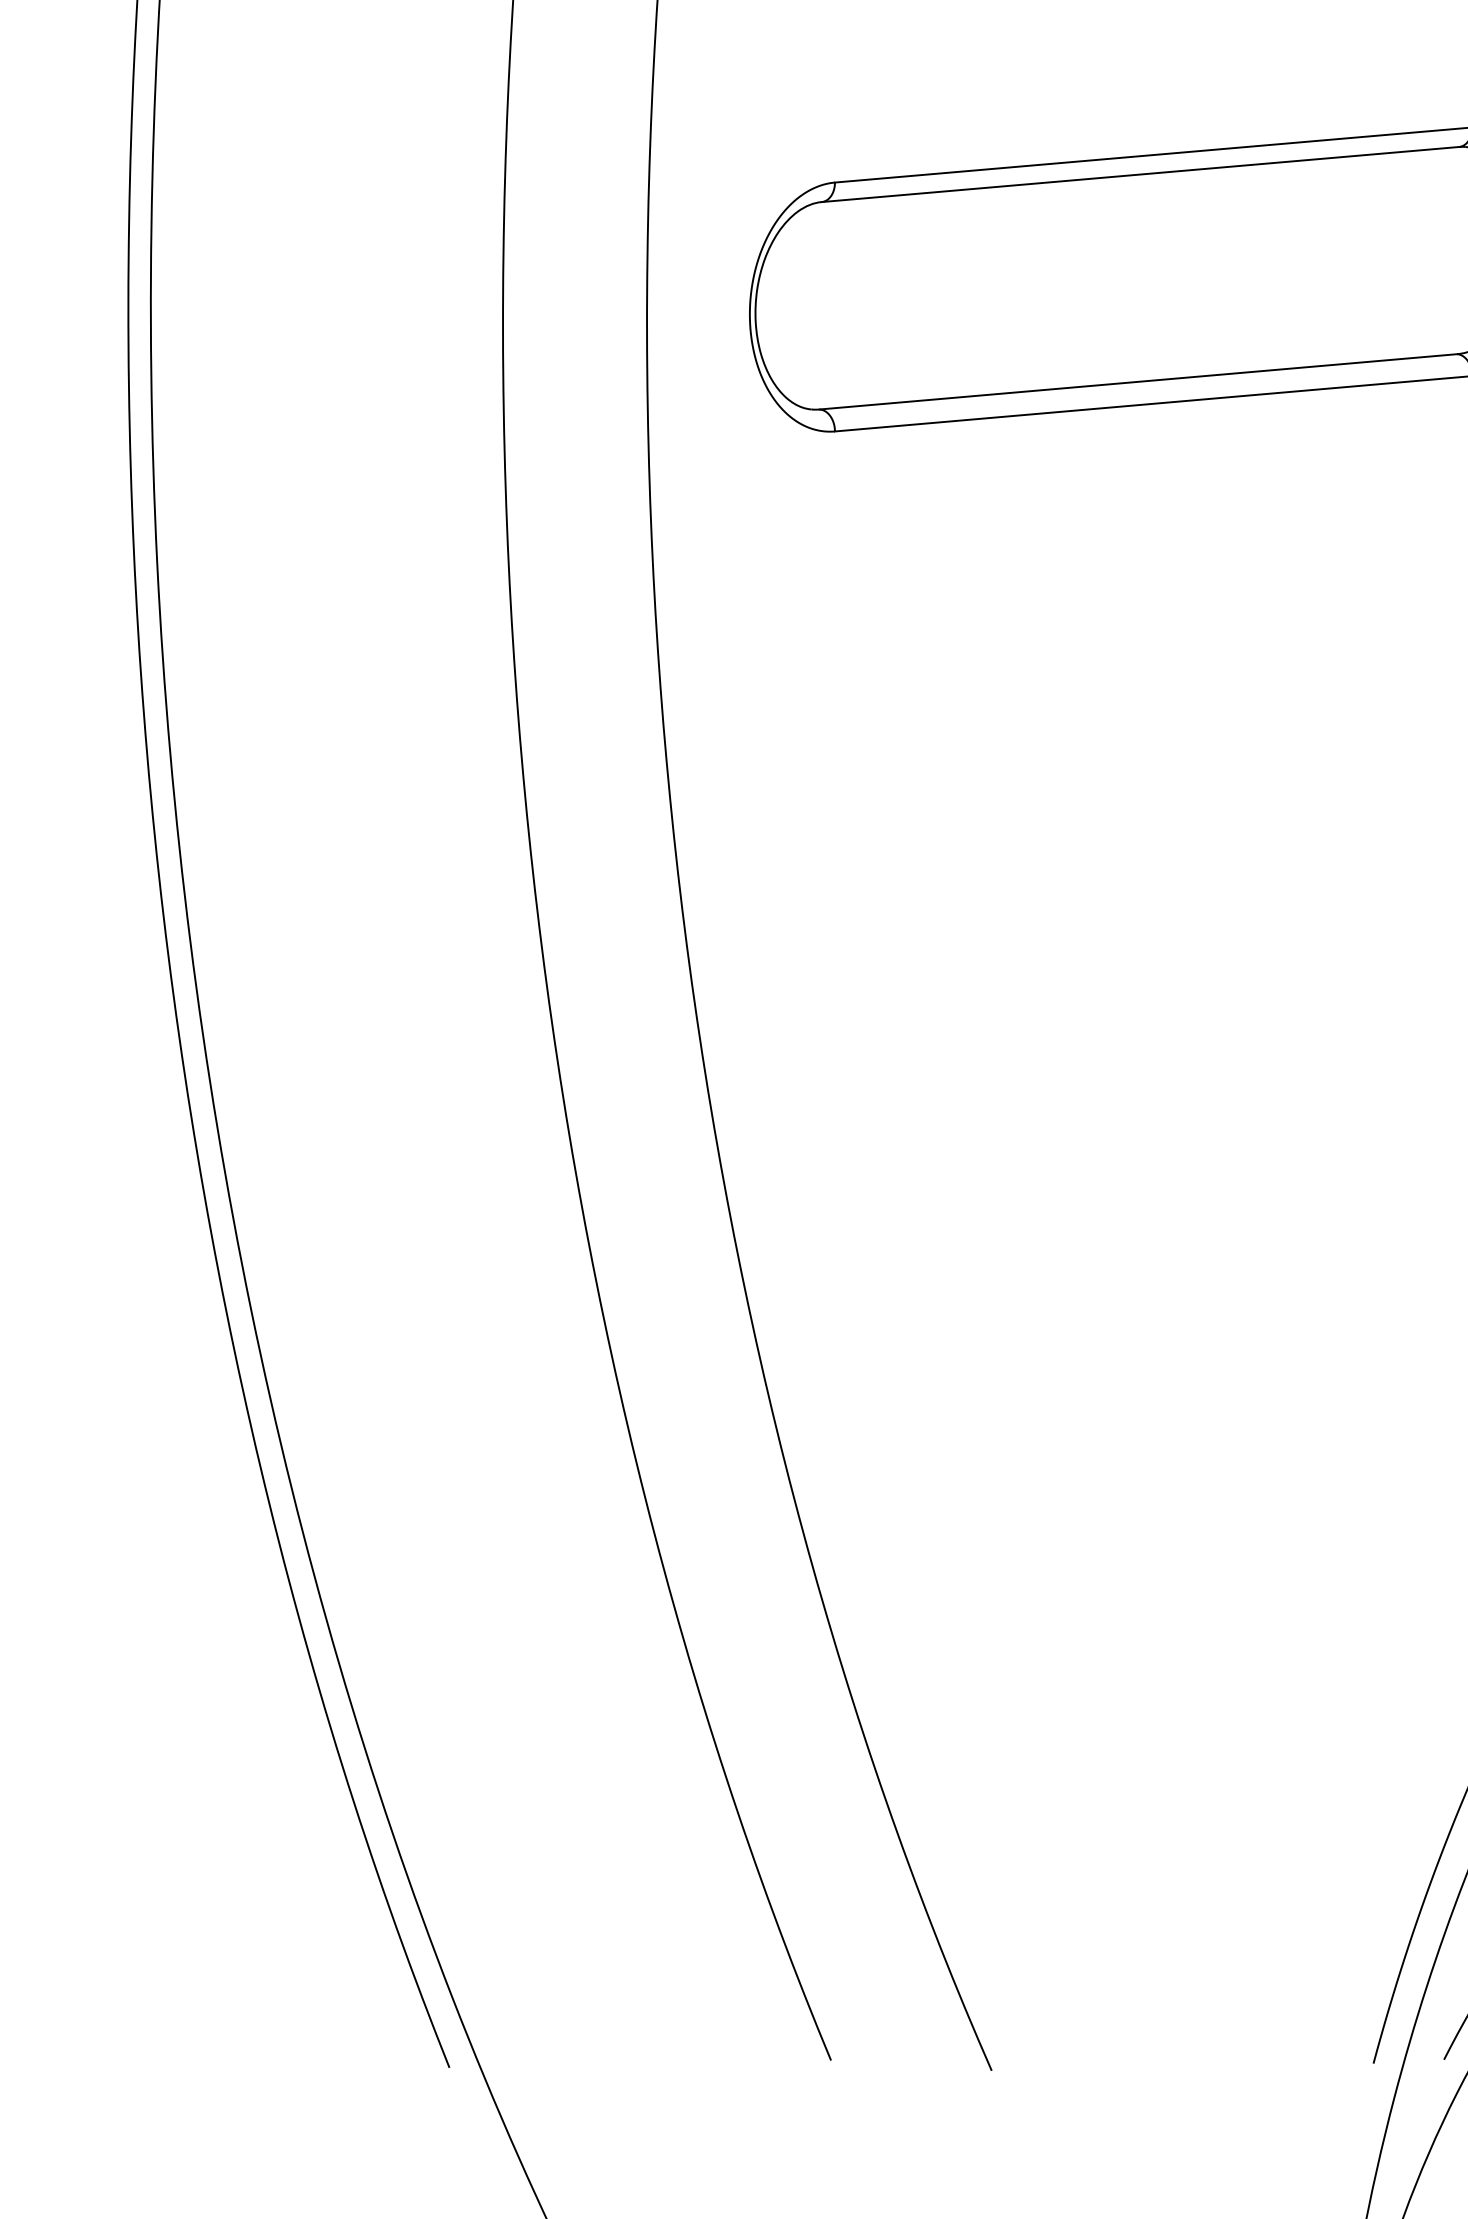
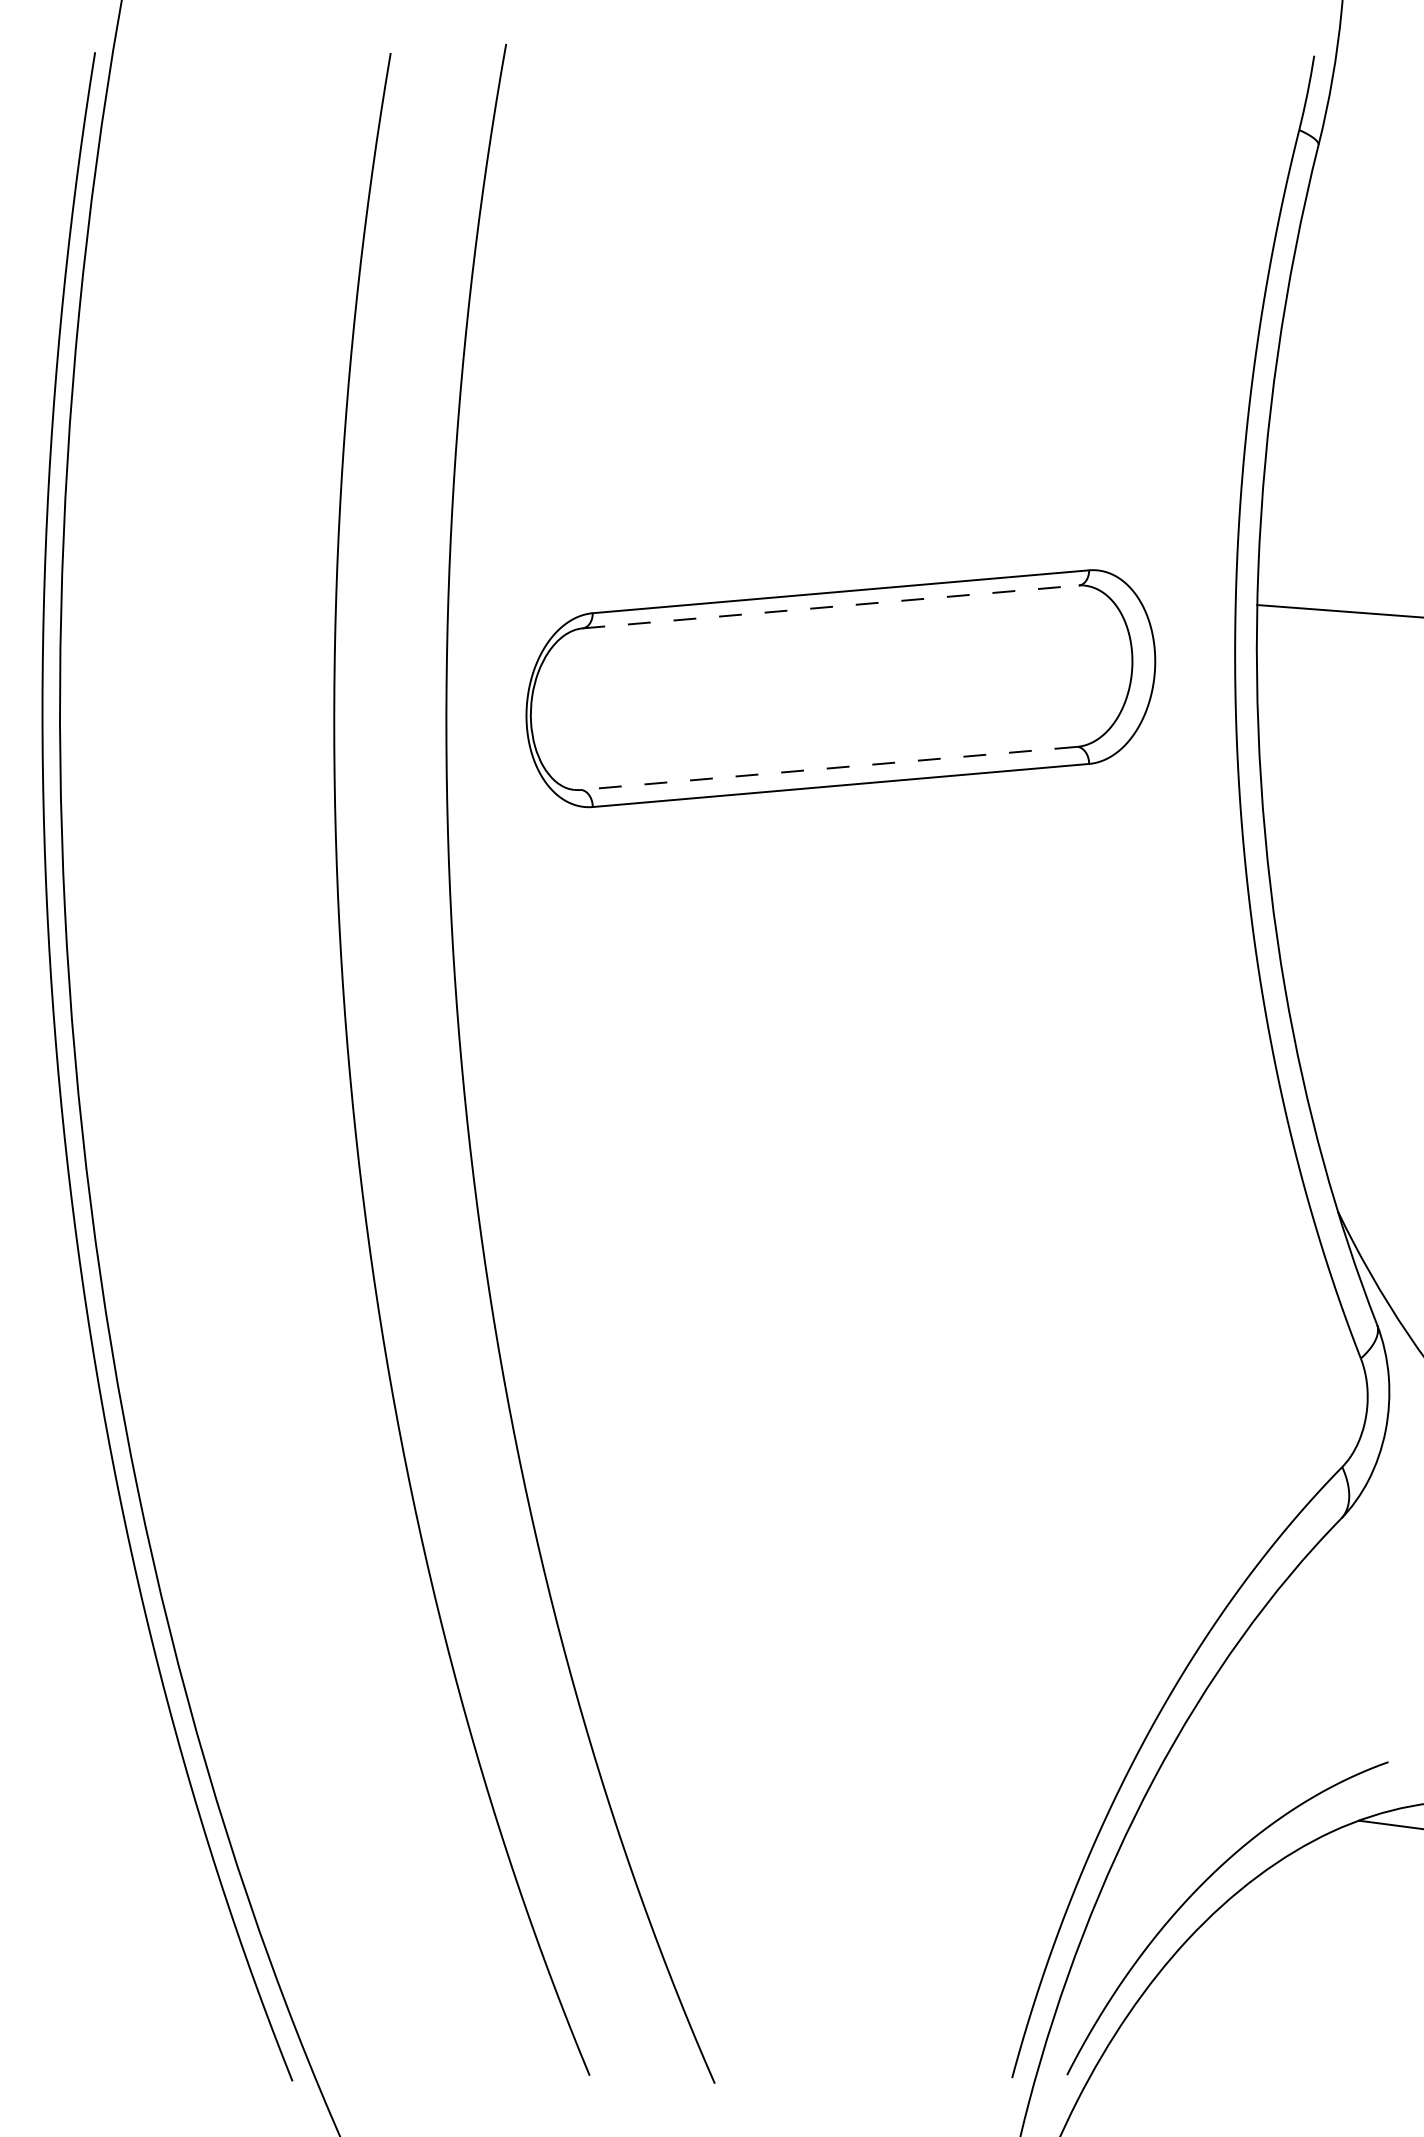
line: (1141, 173) -> (831, 606), solid -> dashed
line: (1137, 381) -> (828, 768), solid -> dashed

